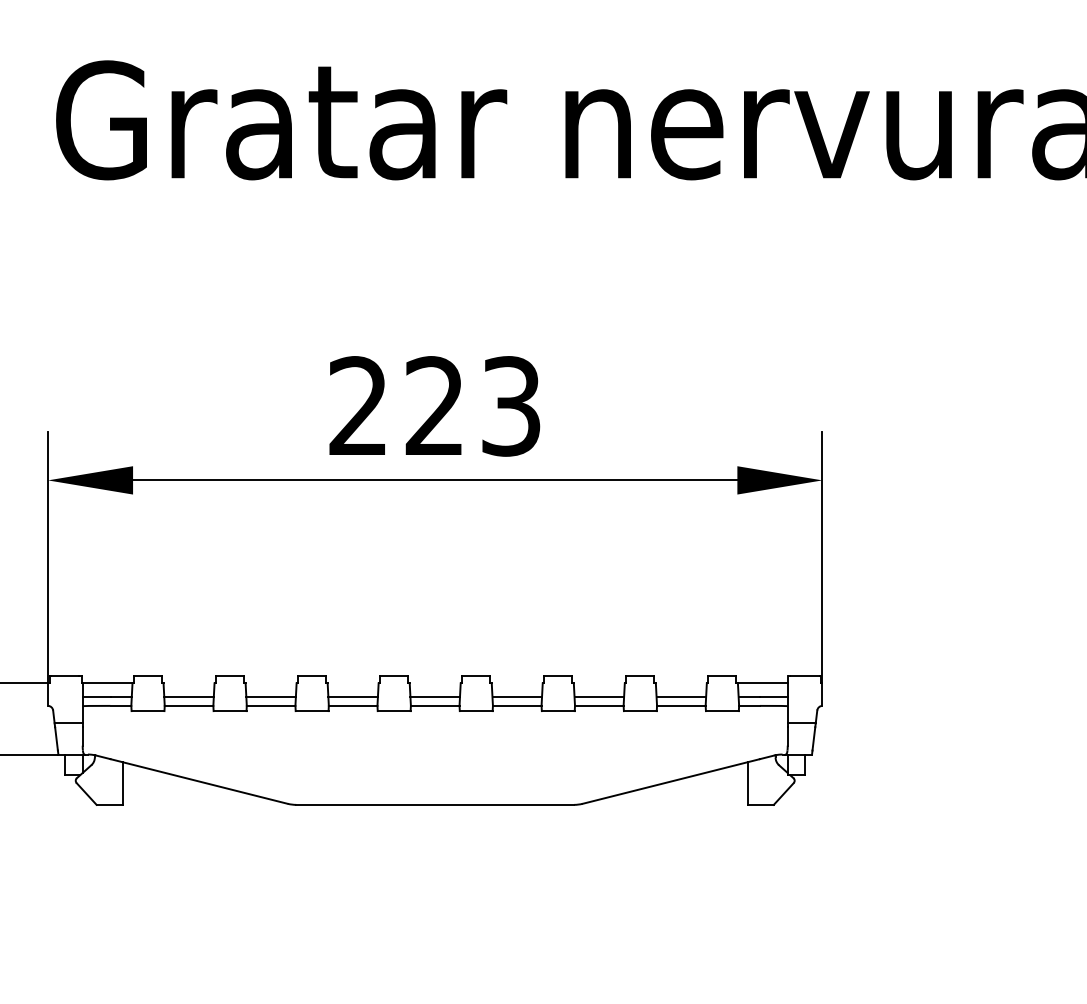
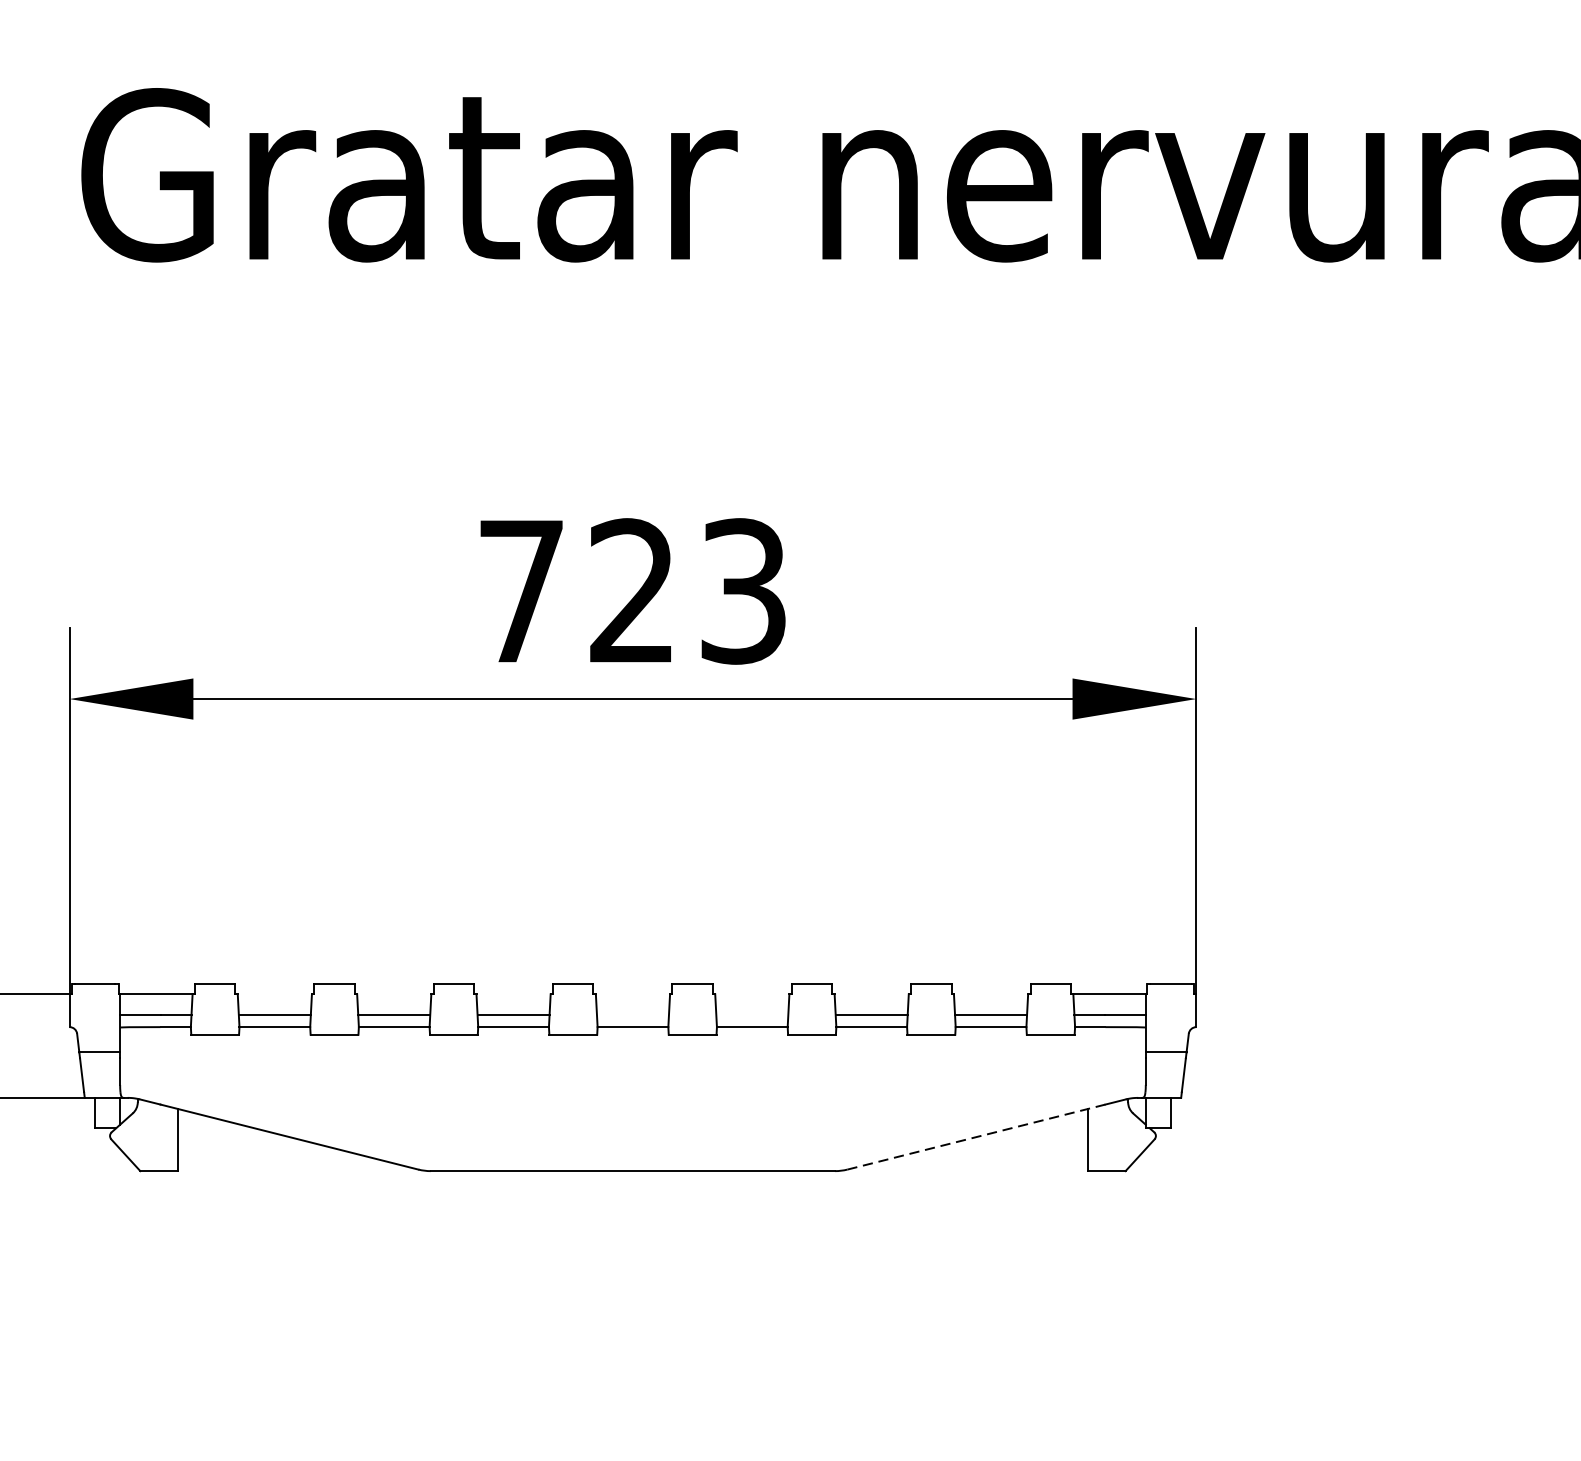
text: (357, 405) -> (519, 590), 223 -> 723
line: (434, 697) -> (631, 1014), removed
line: (517, 697) -> (752, 1014), removed
line: (671, 781) -> (976, 1137), solid -> dashed

